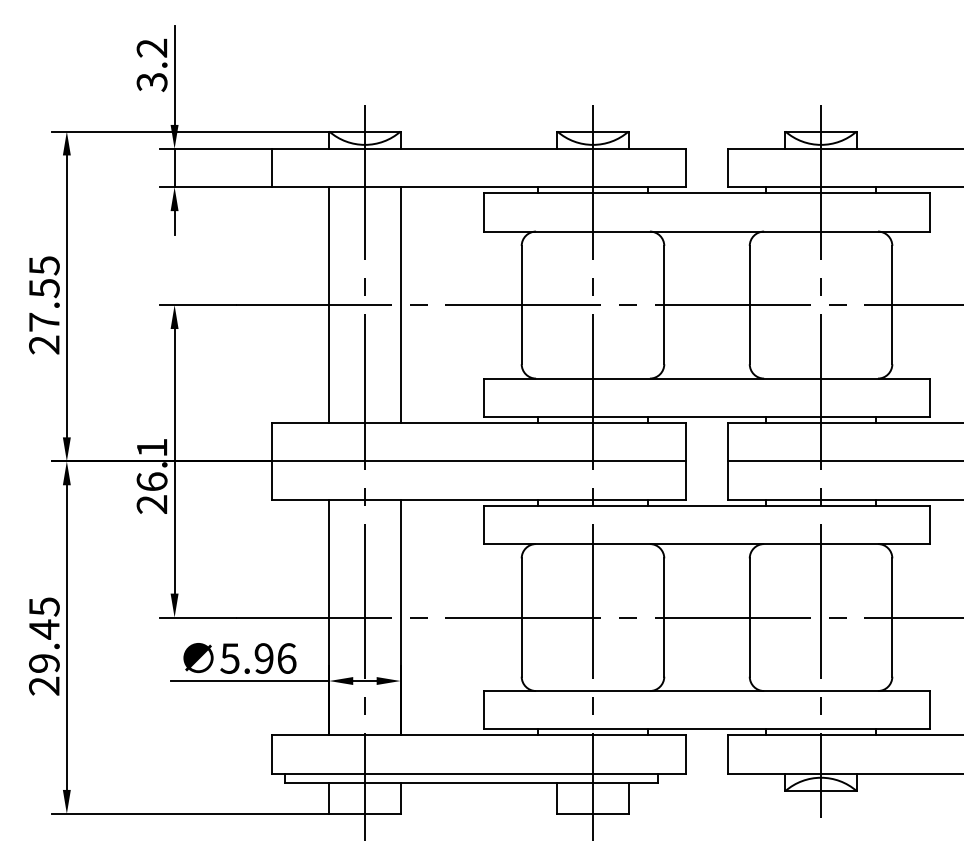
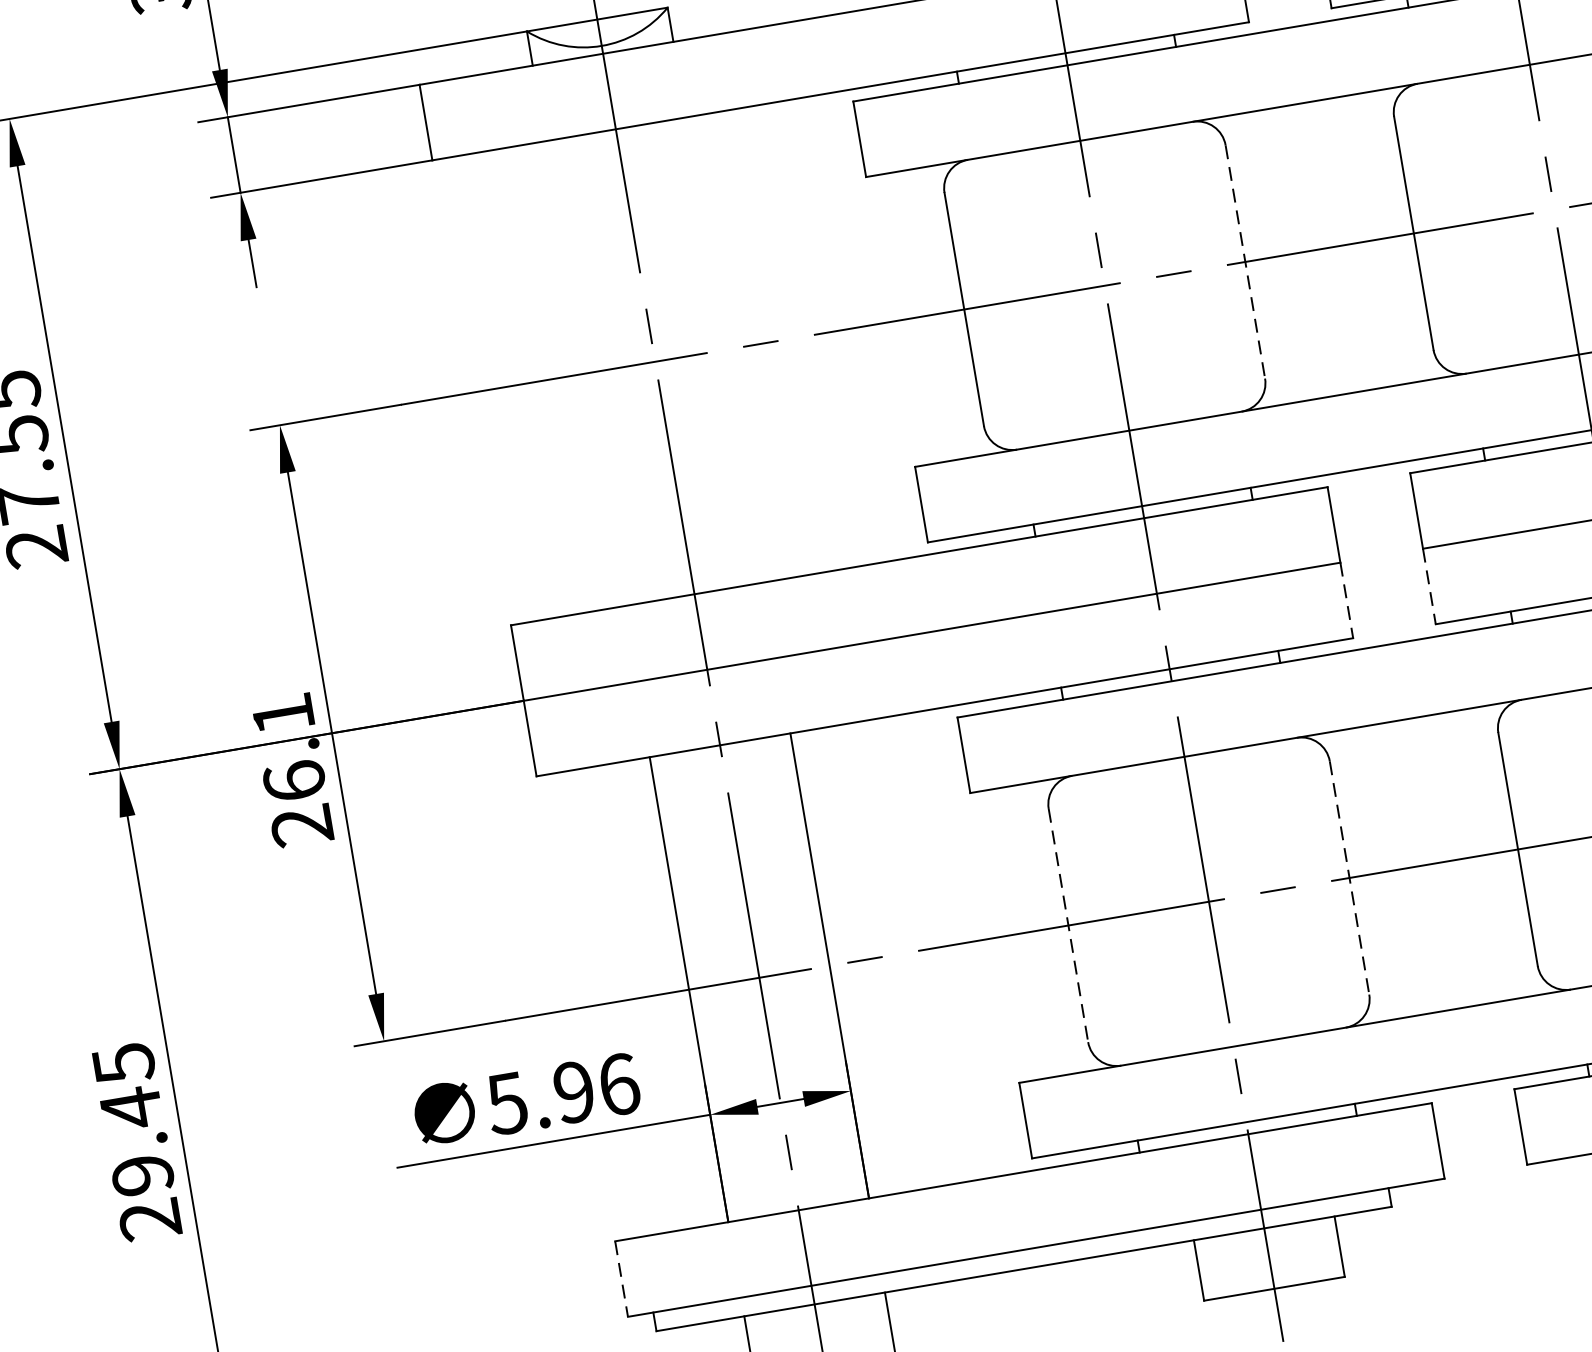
line: (329, 305) -> (585, 374), removed
line: (400, 305) -> (725, 350), removed
line: (664, 305) -> (1245, 262), solid -> dashed
line: (686, 480) -> (1347, 600), solid -> dashed
line: (727, 480) -> (1428, 586), solid -> dashed
line: (521, 618) -> (1068, 927), solid -> dashed
line: (664, 618) -> (1350, 879), solid -> dashed
line: (271, 755) -> (621, 1280), solid -> dashed

